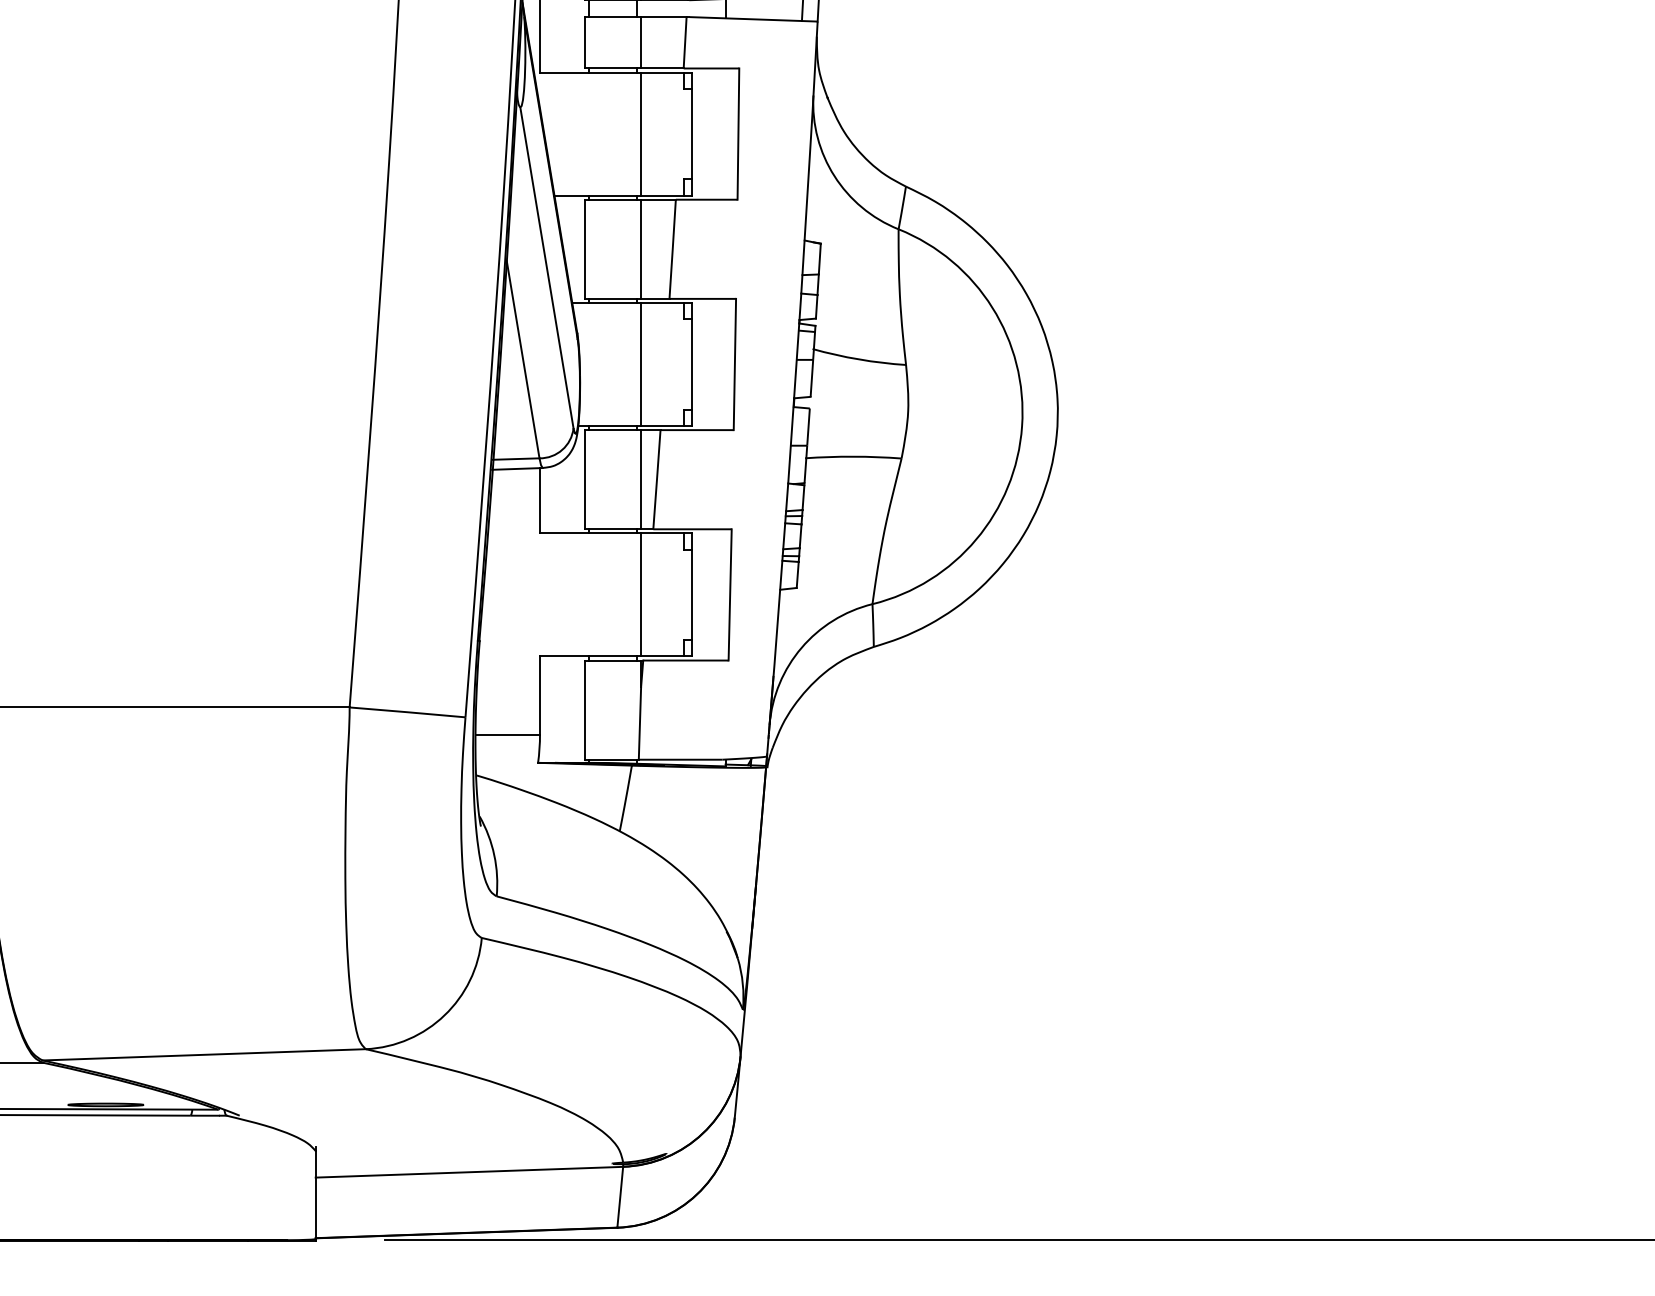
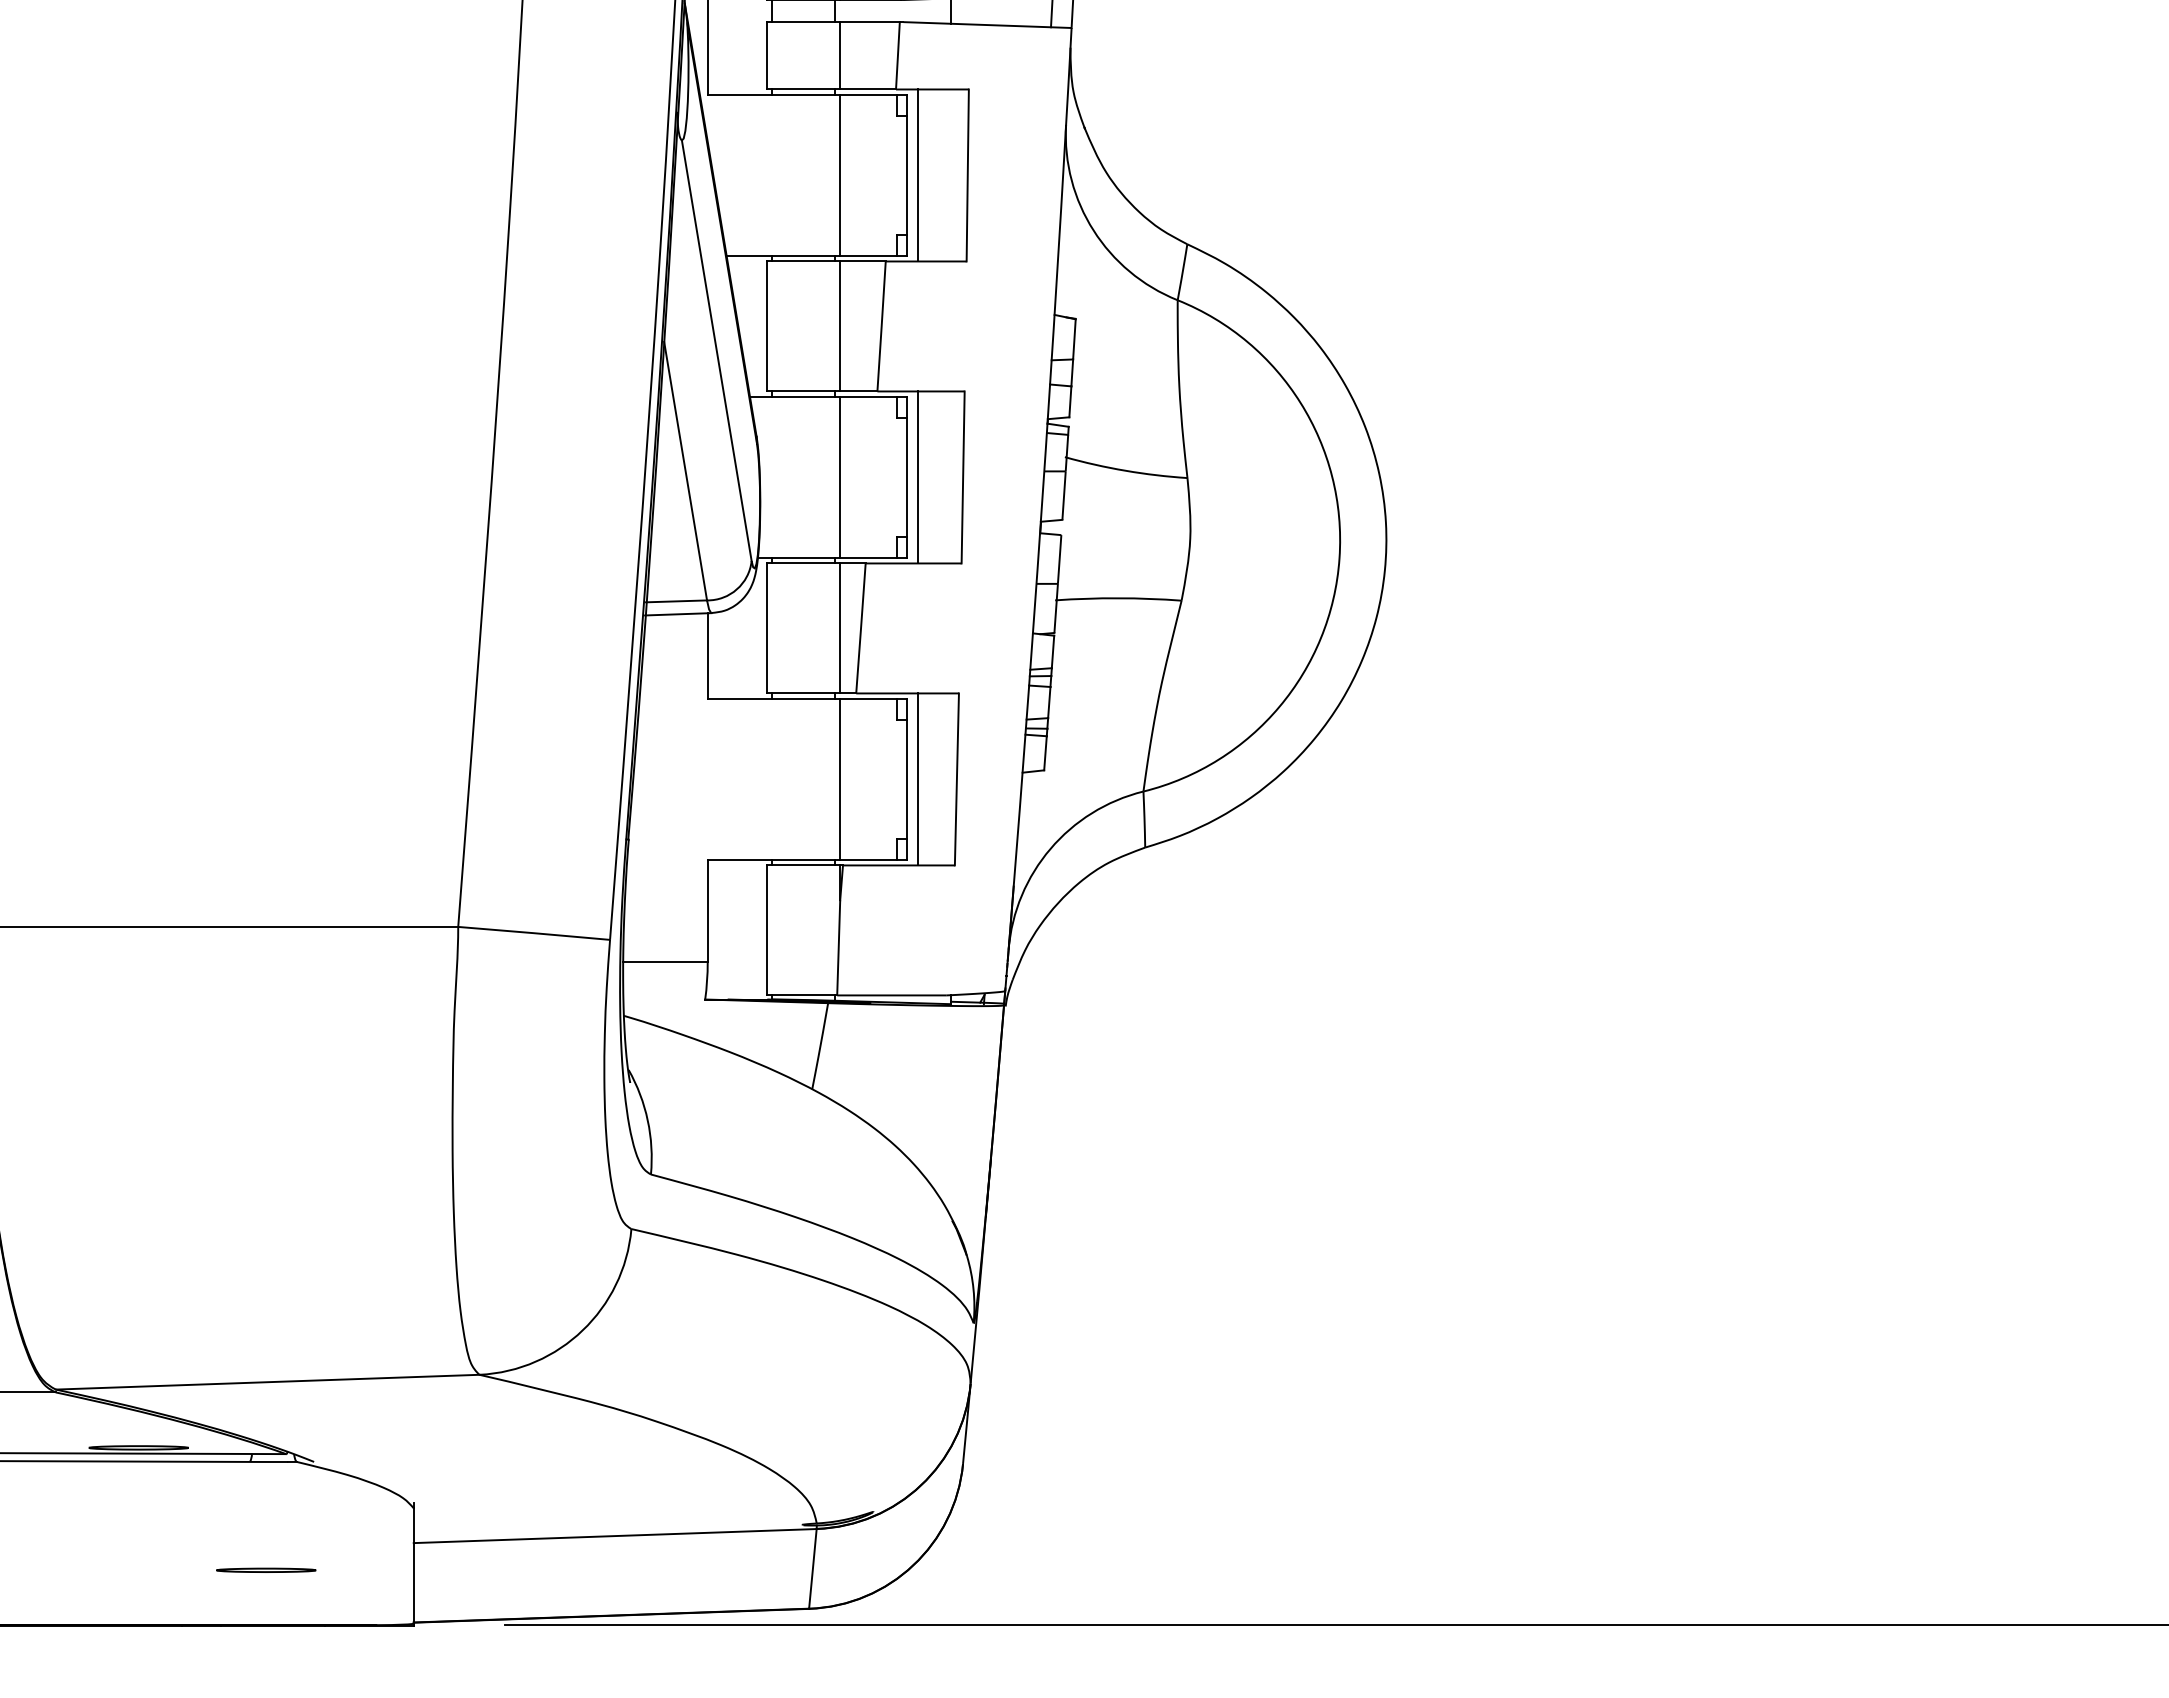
line: (700, 134) -> (917, 175), added
line: (700, 364) -> (917, 477), added
line: (700, 594) -> (917, 779), added
part: (203, 1197) -> (266, 1569), added

